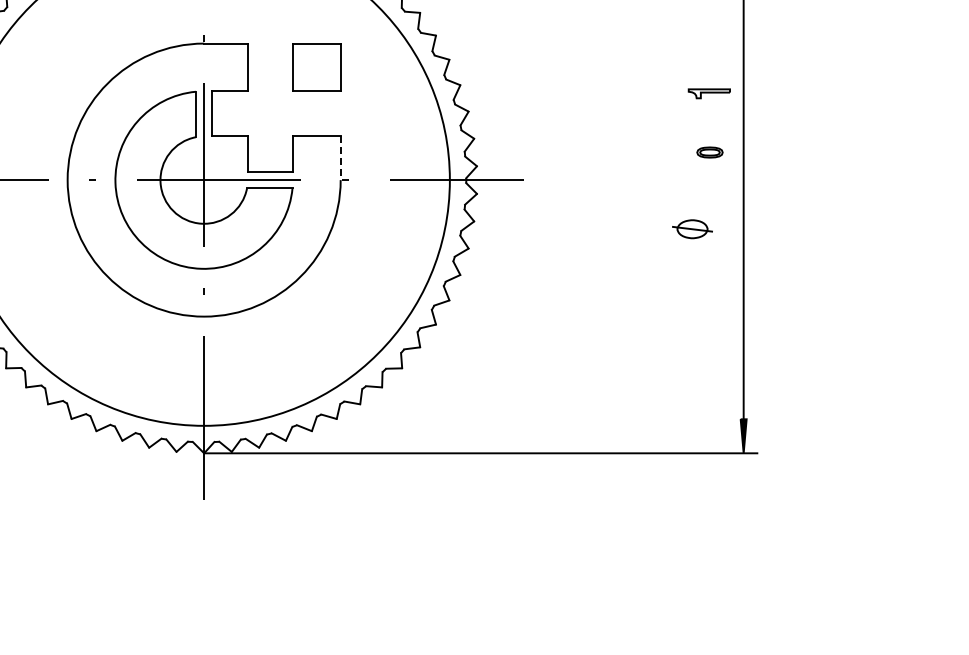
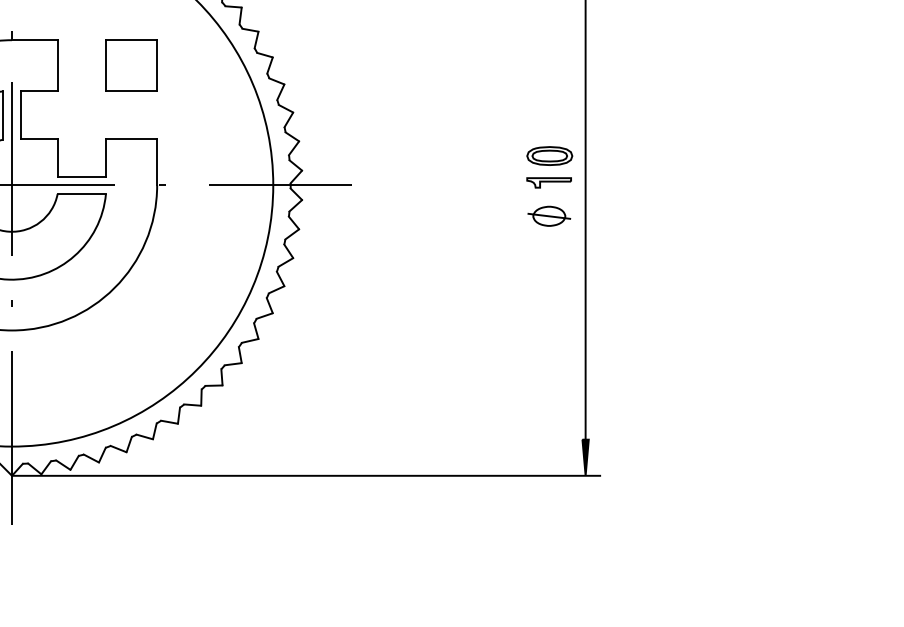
part: (708, 93) -> (548, 182), moved
part: (709, 152) -> (549, 155), size x1.67
line: (340, 158) -> (156, 162), dashed -> solid
part: (692, 229) -> (549, 216), moved

